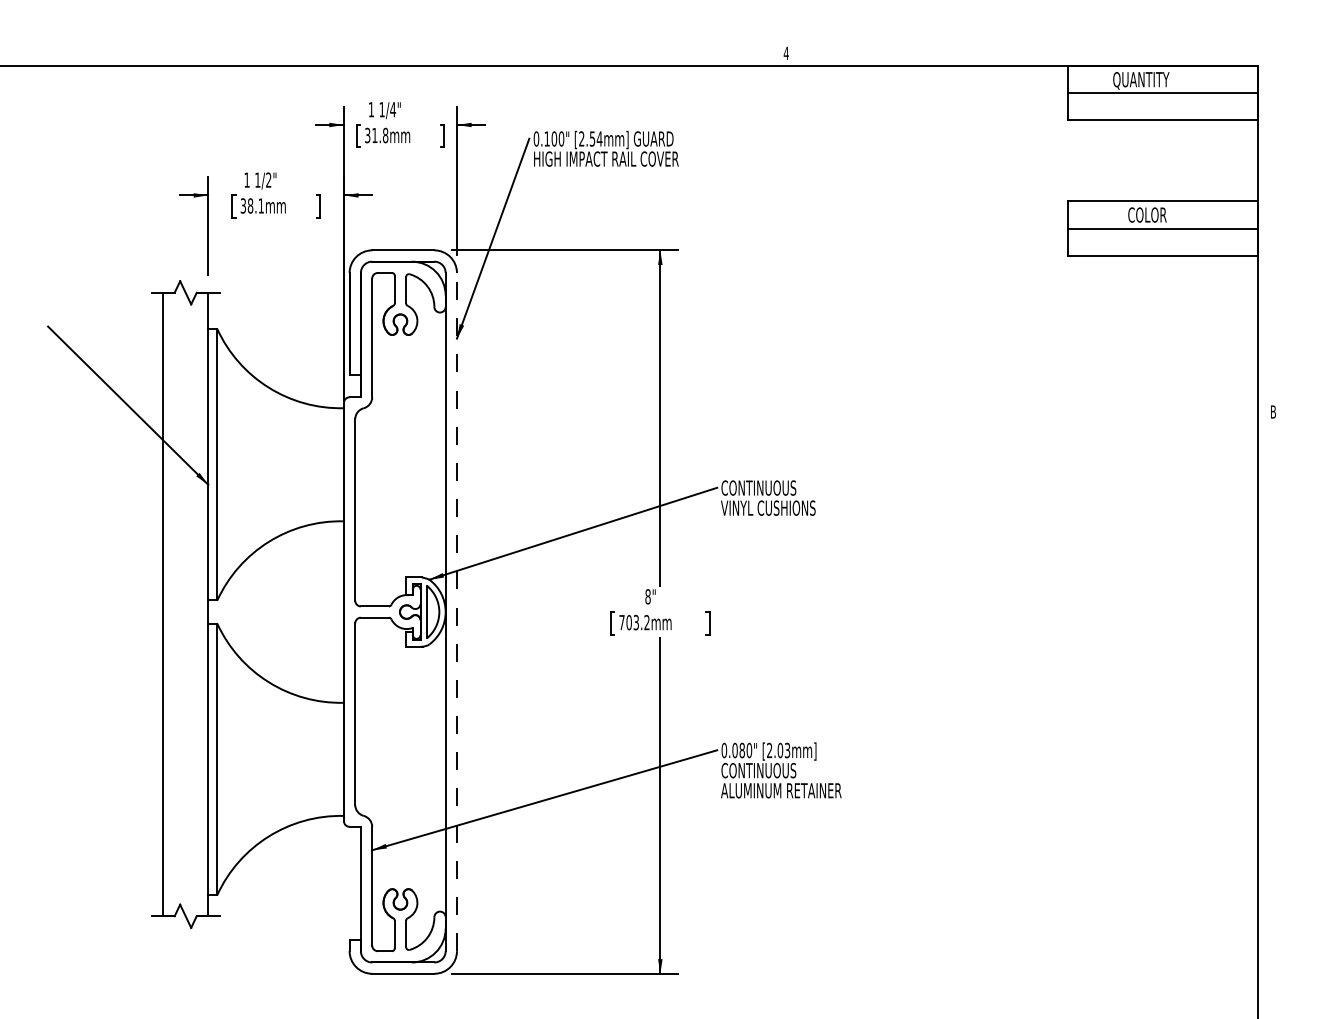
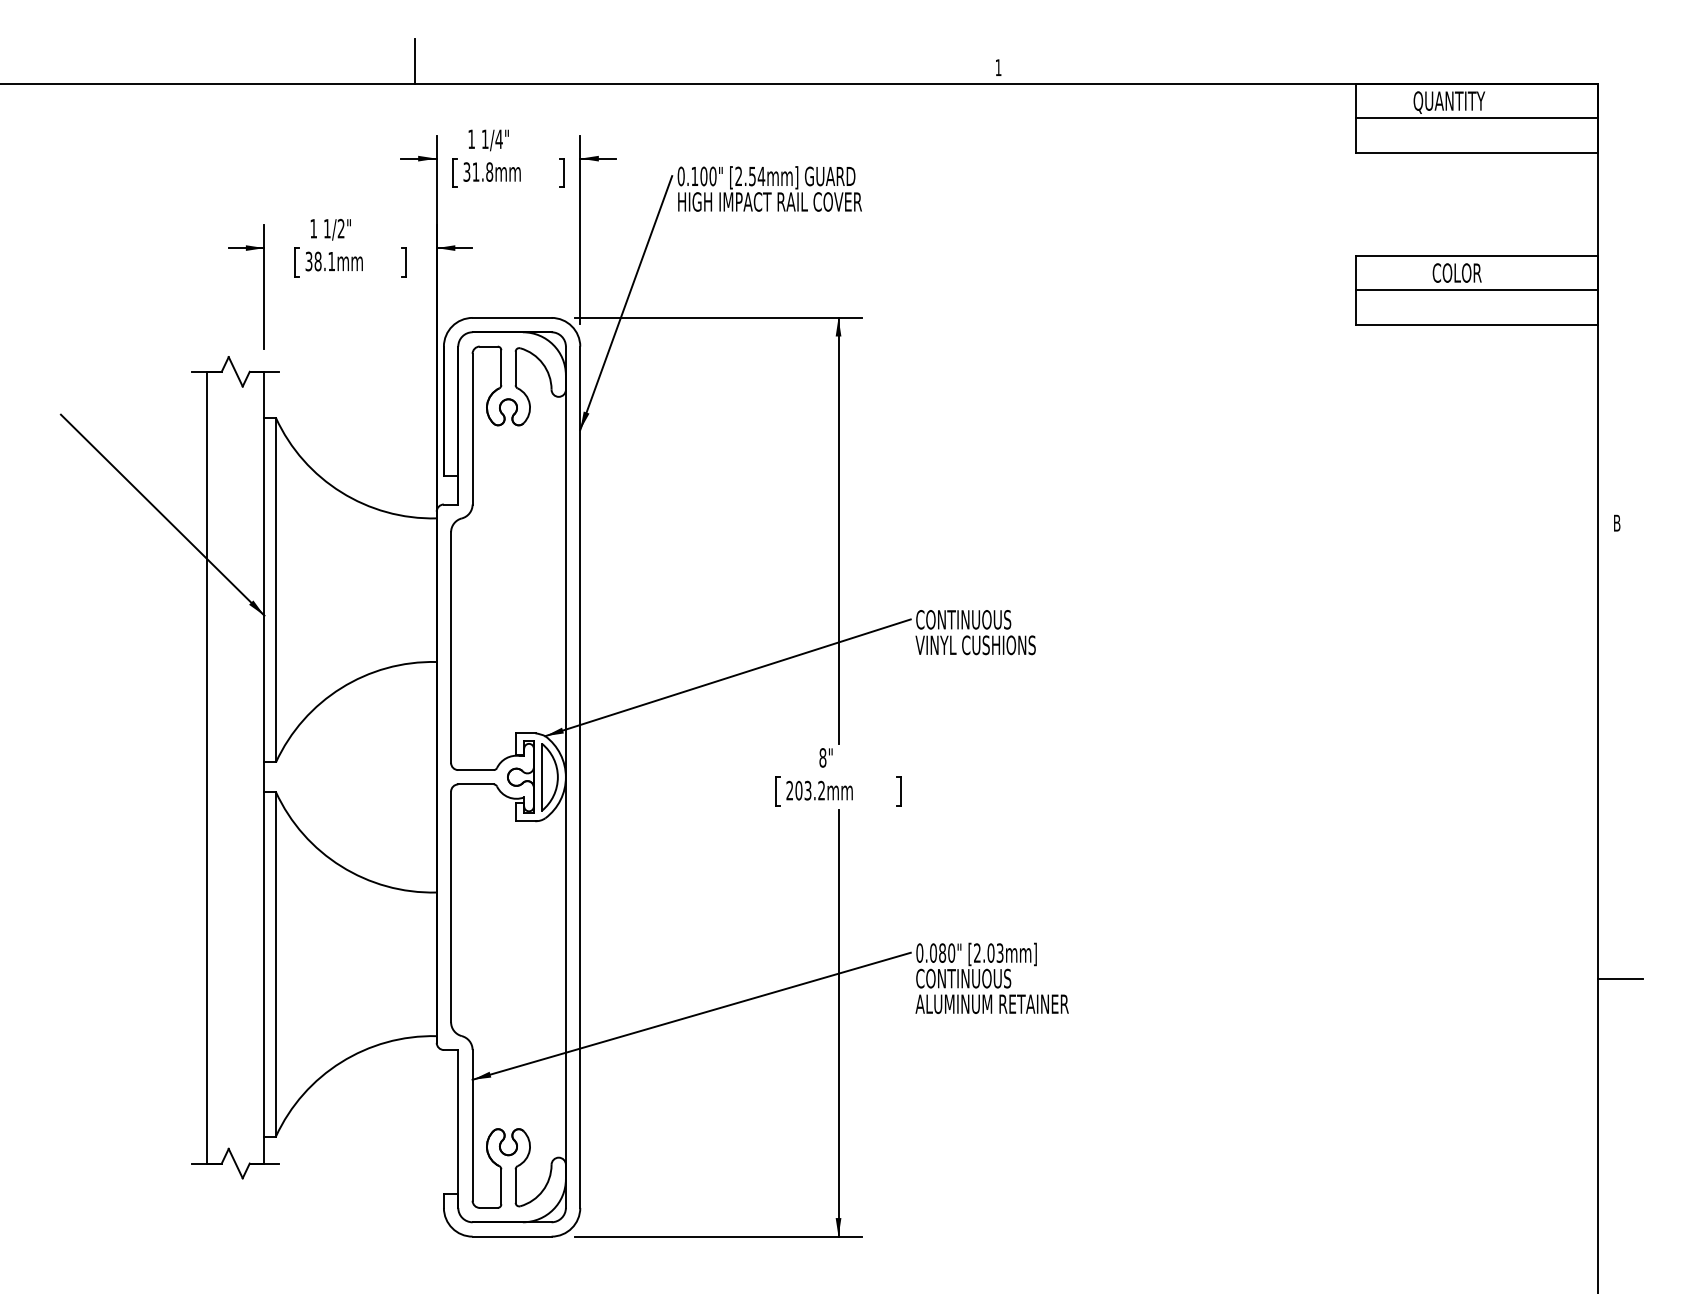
line: (326, 47) -> (414, 60), added
text: (785, 52) -> (997, 66), 4 -> 1
line: (456, 611) -> (579, 776), dashed -> solid
text: (621, 622) -> (789, 790), 703.2mm -> 203.2mm
line: (1275, 771) -> (1619, 979), added

